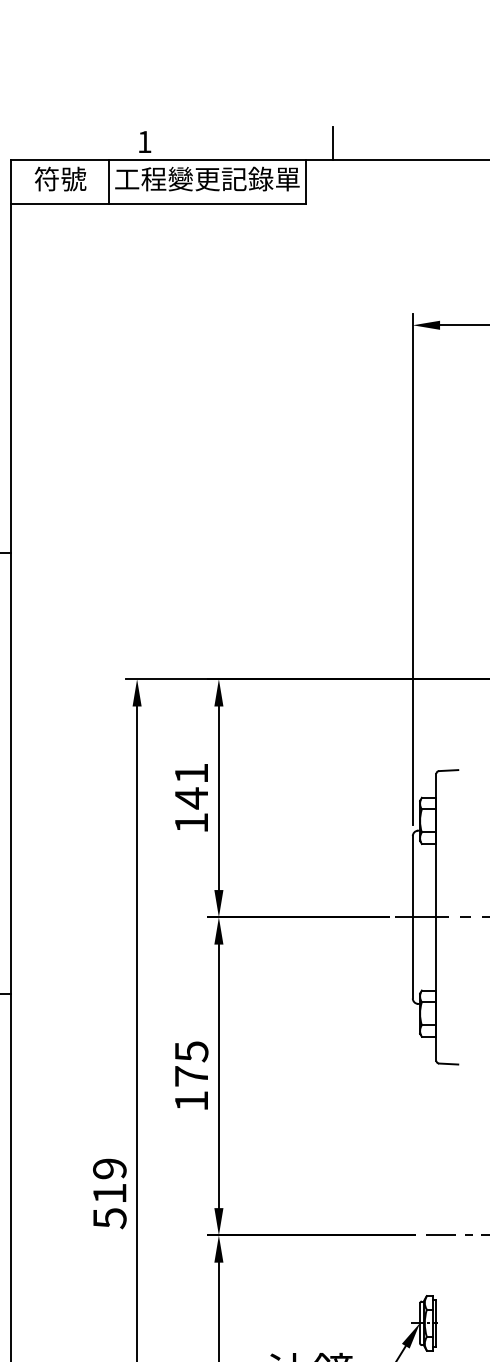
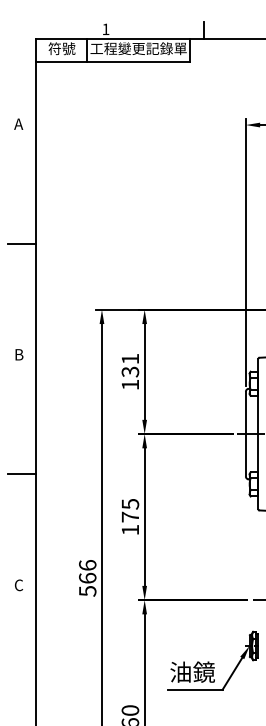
text: (191, 797) -> (130, 371), 141 -> 131
text: (109, 1180) -> (87, 571), 519 -> 566

